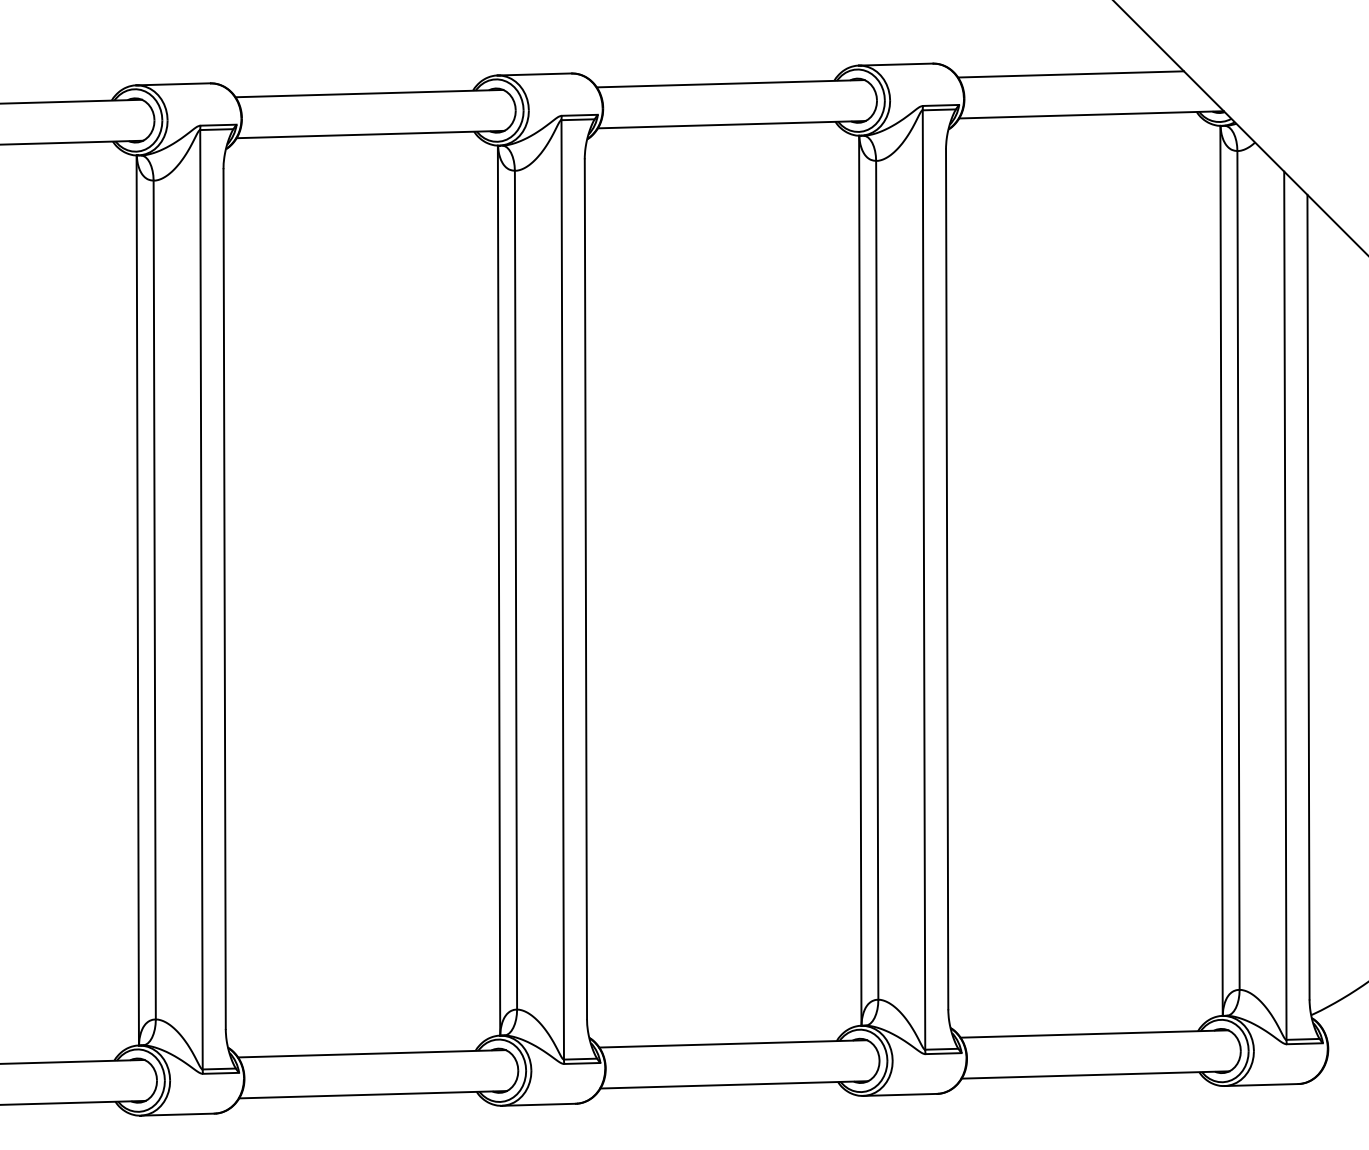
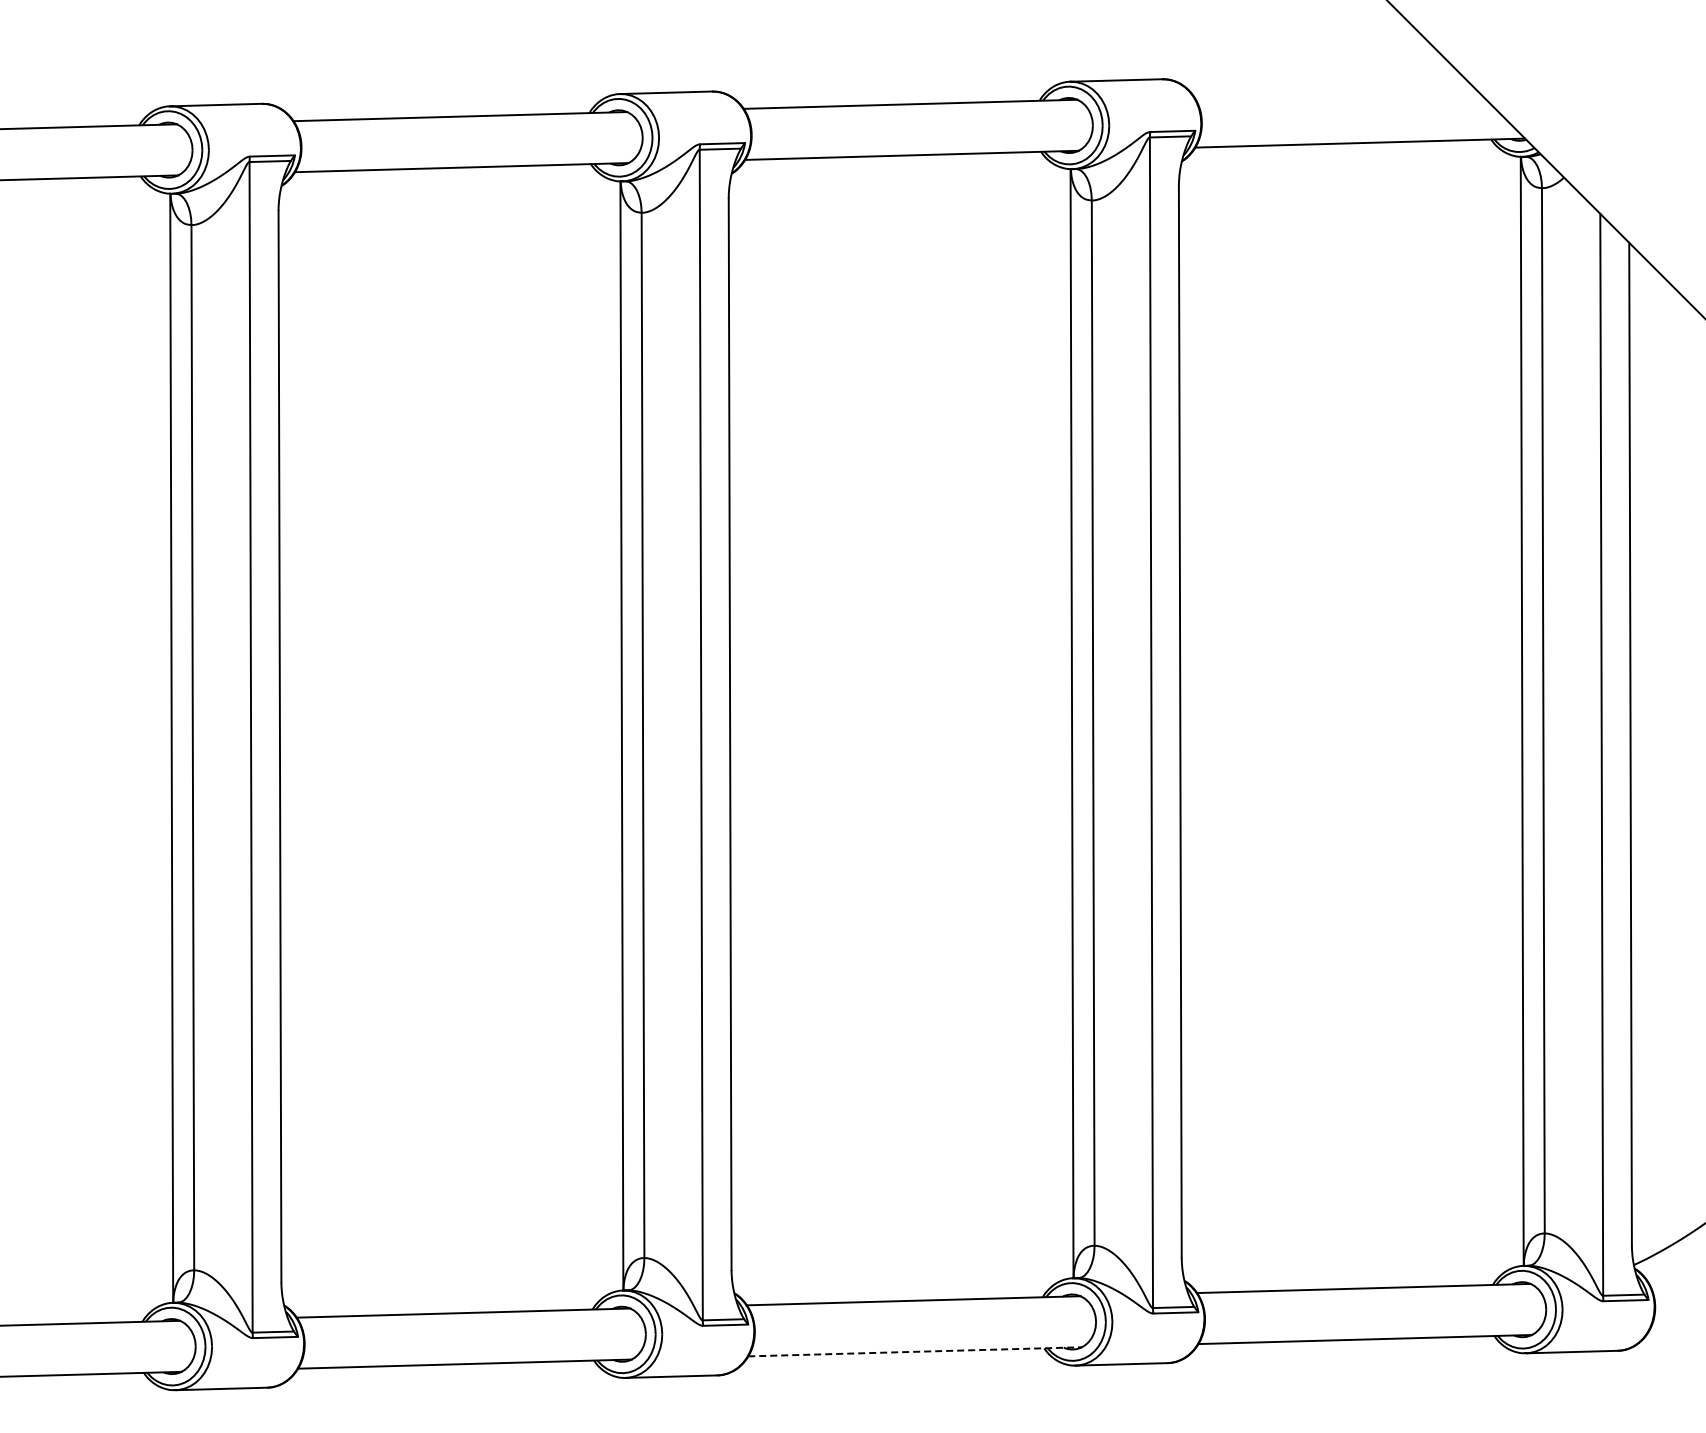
line: (1070, 74) -> (1334, 92), removed
line: (734, 1084) -> (915, 1351), solid -> dashed

